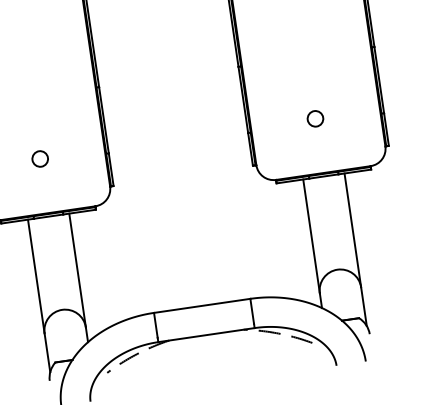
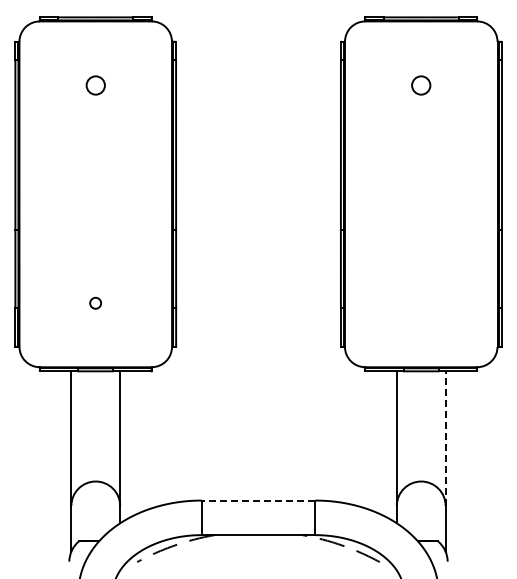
circle: (315, 119) -> (421, 303), removed
circle: (40, 159) -> (95, 303), size x0.6
line: (352, 230) -> (445, 438), solid -> dashed
line: (202, 305) -> (258, 500), solid -> dashed

